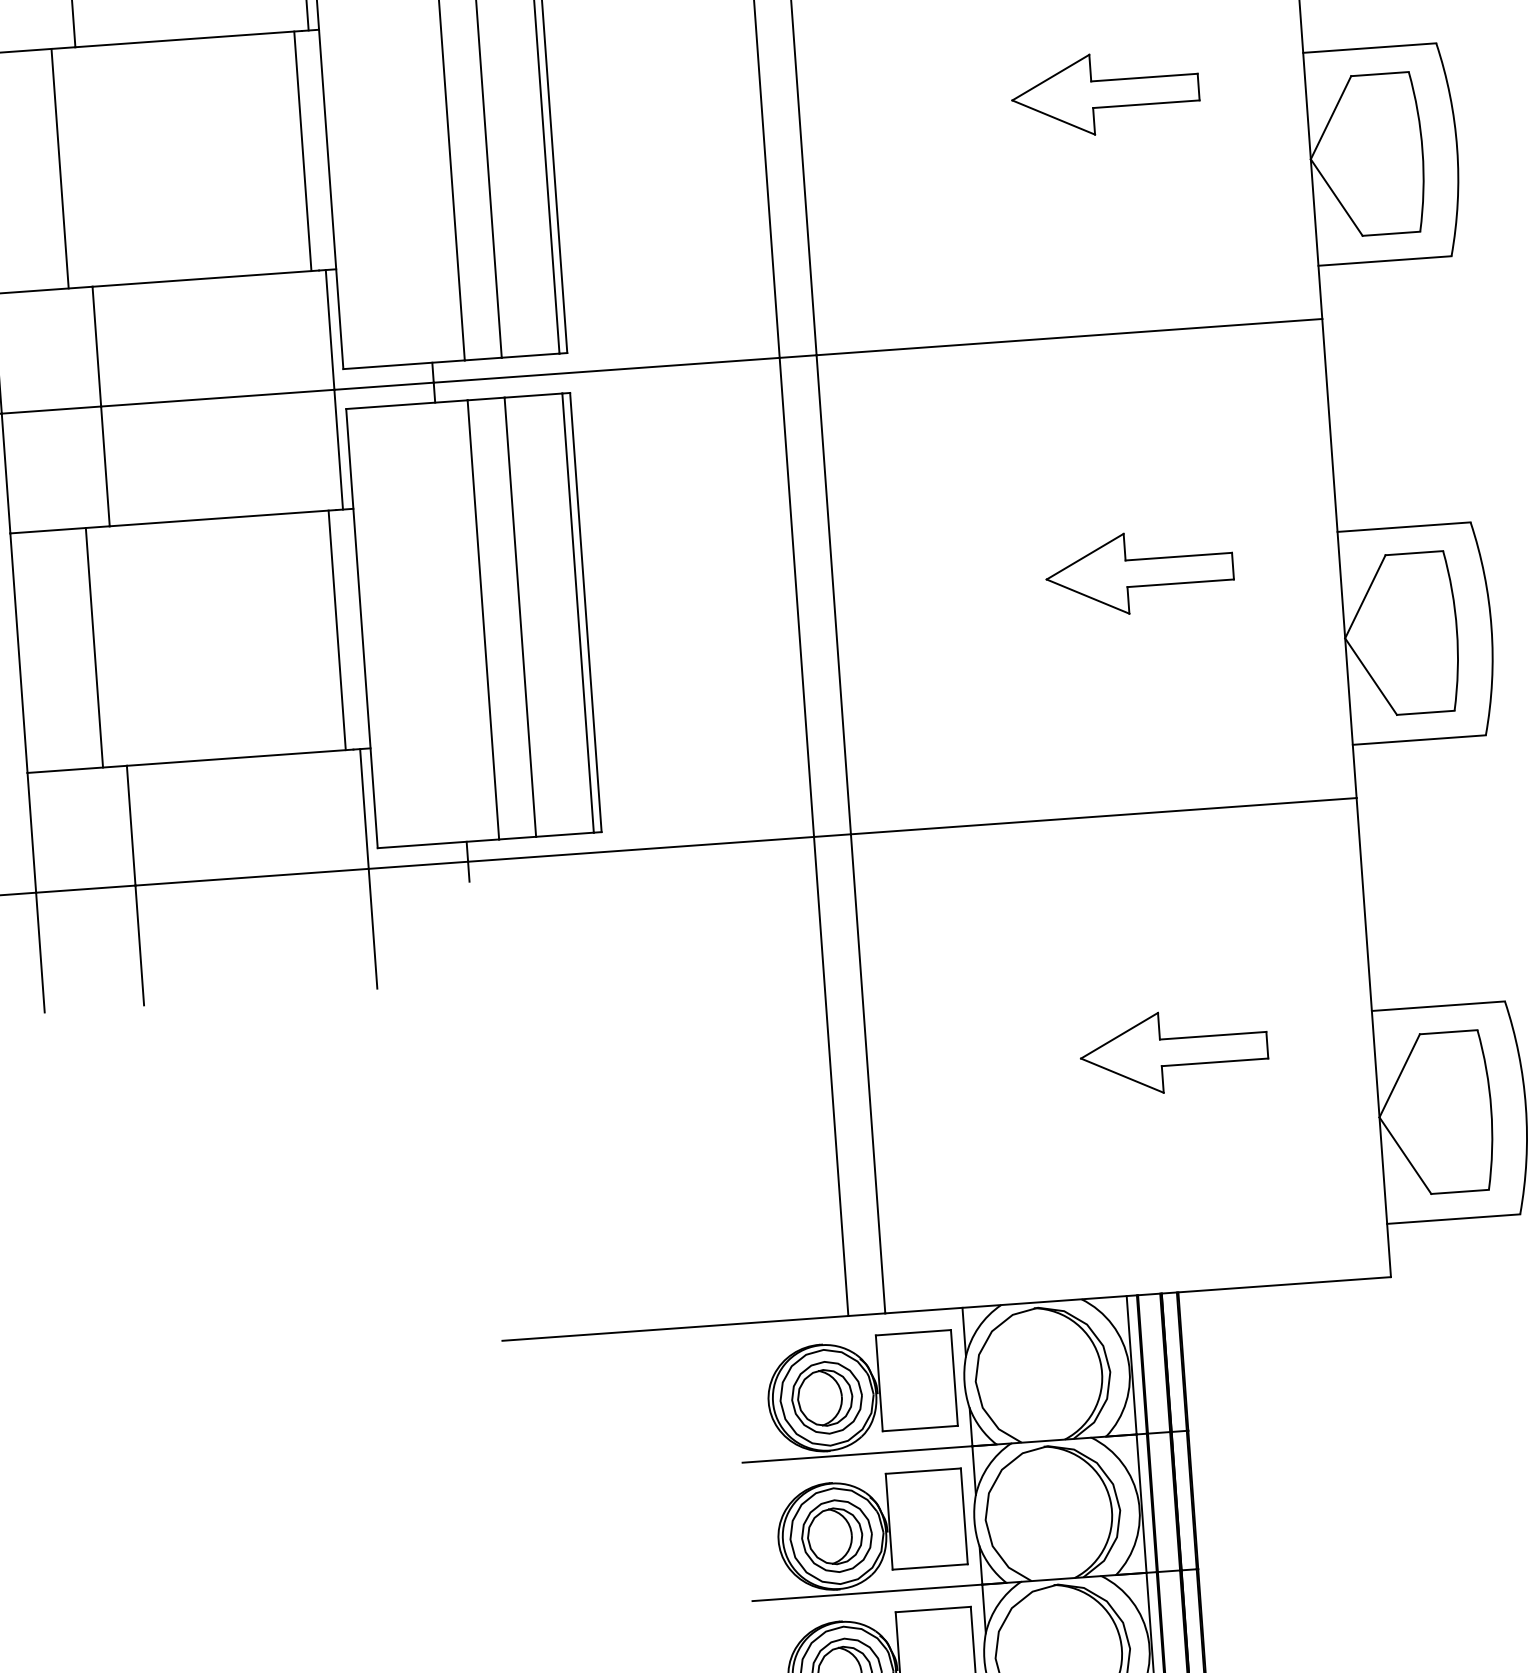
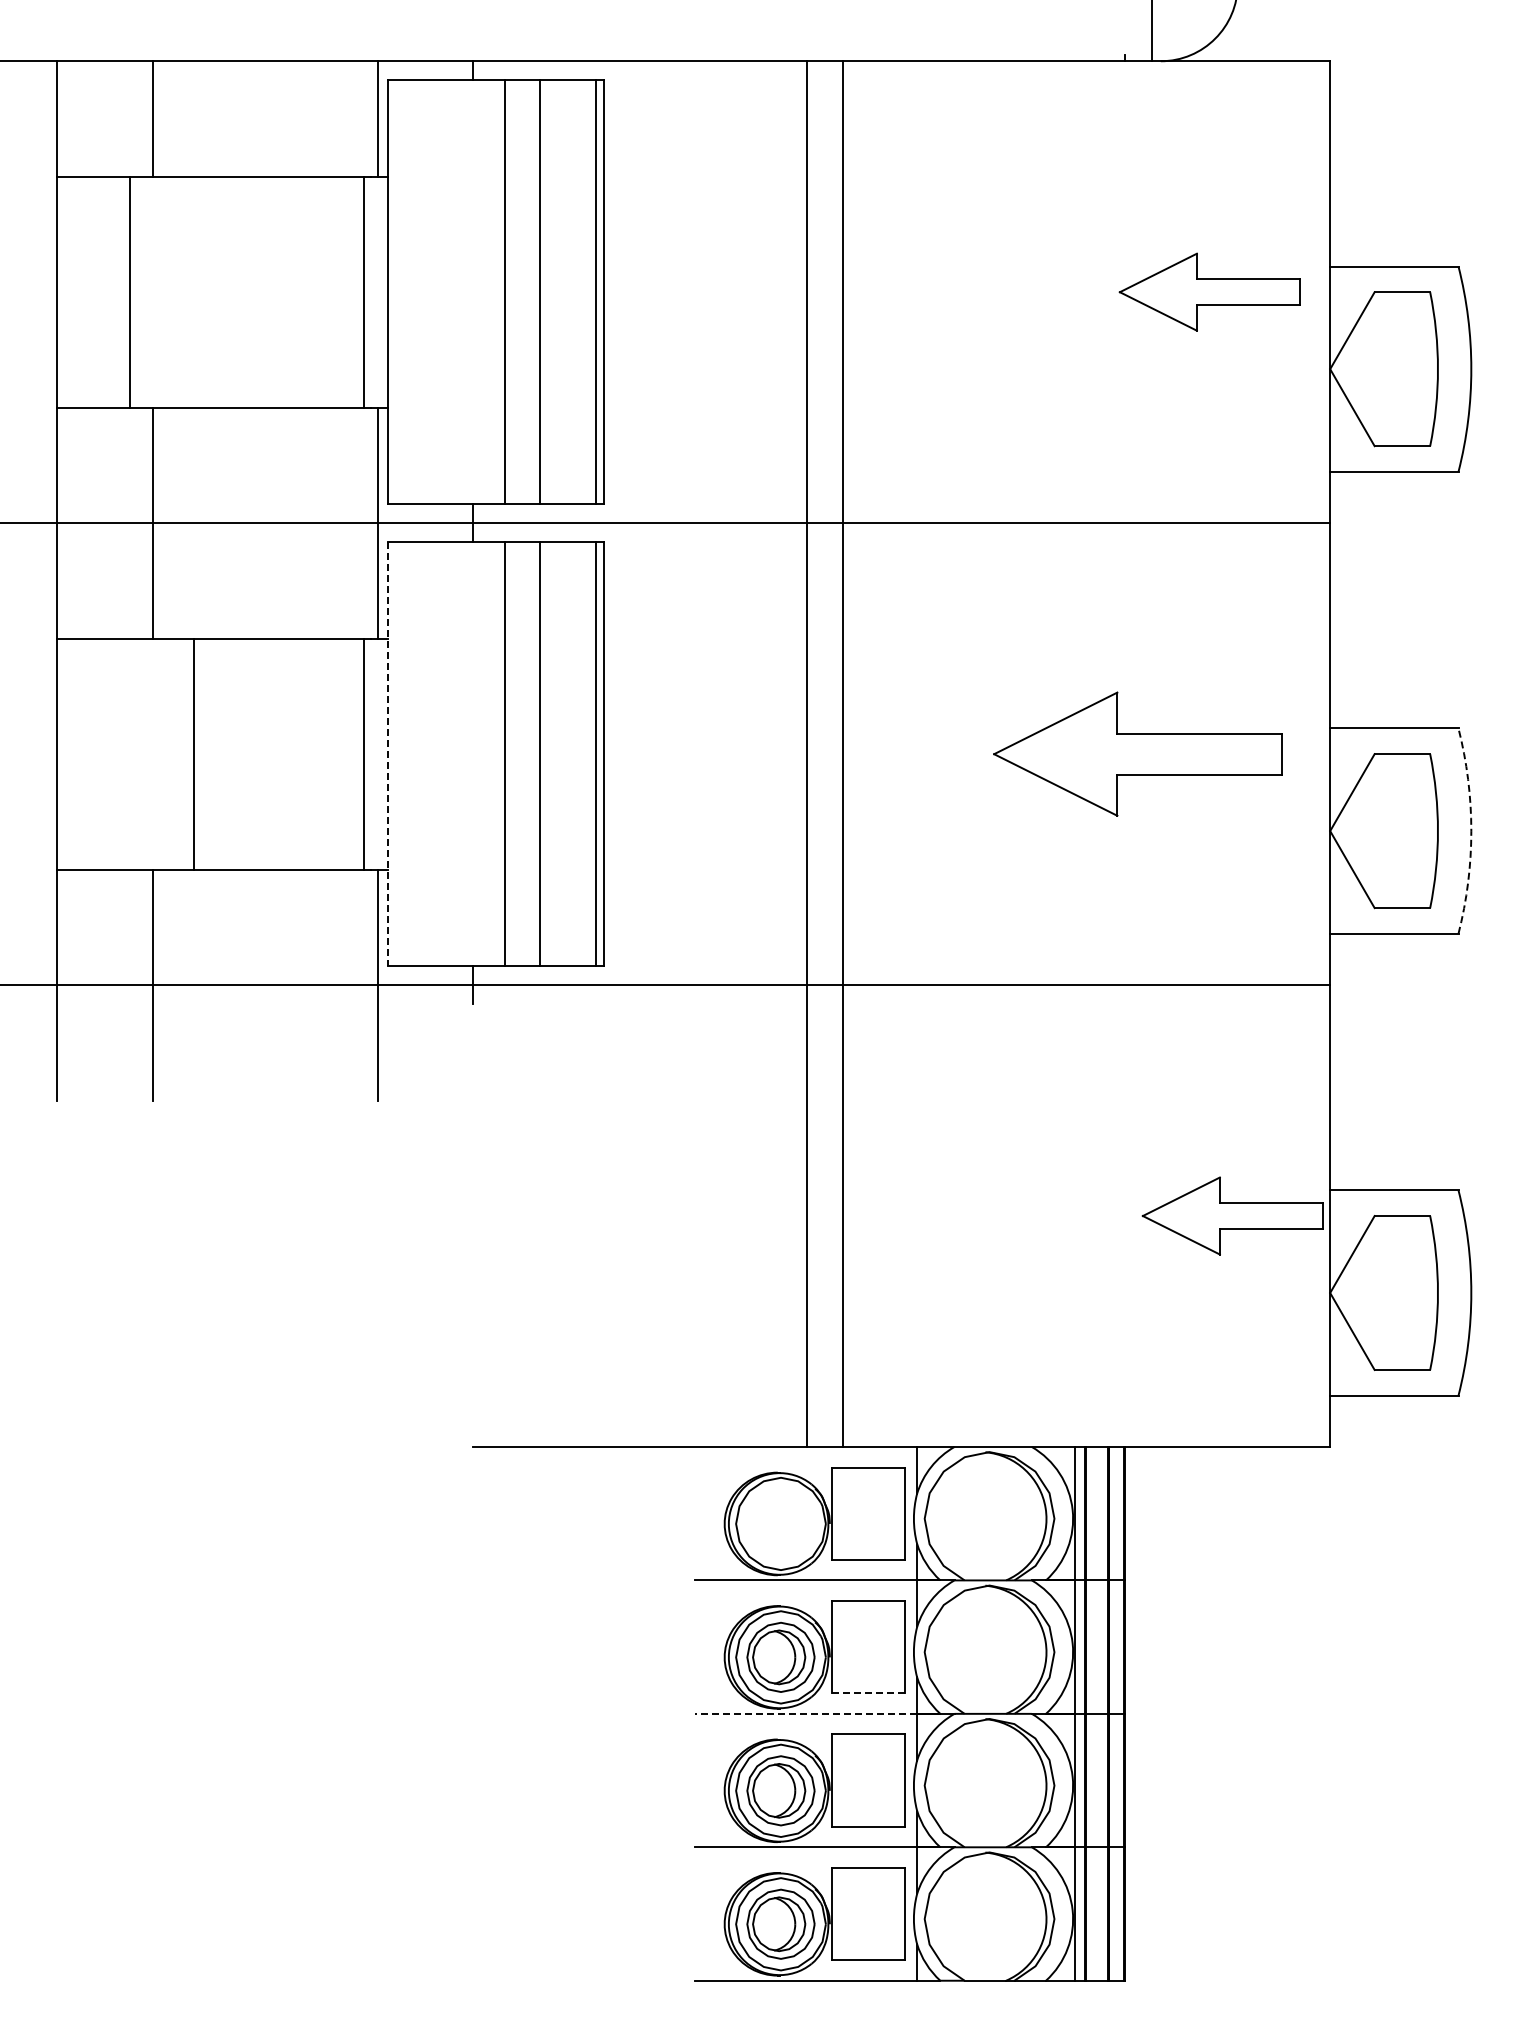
part: (1105, 93) -> (1209, 291), moved
part: (1139, 572) -> (1137, 753), size x1.6
arc: (1491, 628) -> (1471, 831), solid -> dashed
line: (361, 629) -> (387, 754), solid -> dashed
line: (94, 647) -> (193, 753), moved
part: (1173, 1051) -> (1232, 1215), moved
part: (826, 1397) -> (780, 1523), removed
line: (929, 1567) -> (867, 1693), solid -> dashed
line: (867, 1592) -> (806, 1713), solid -> dashed

